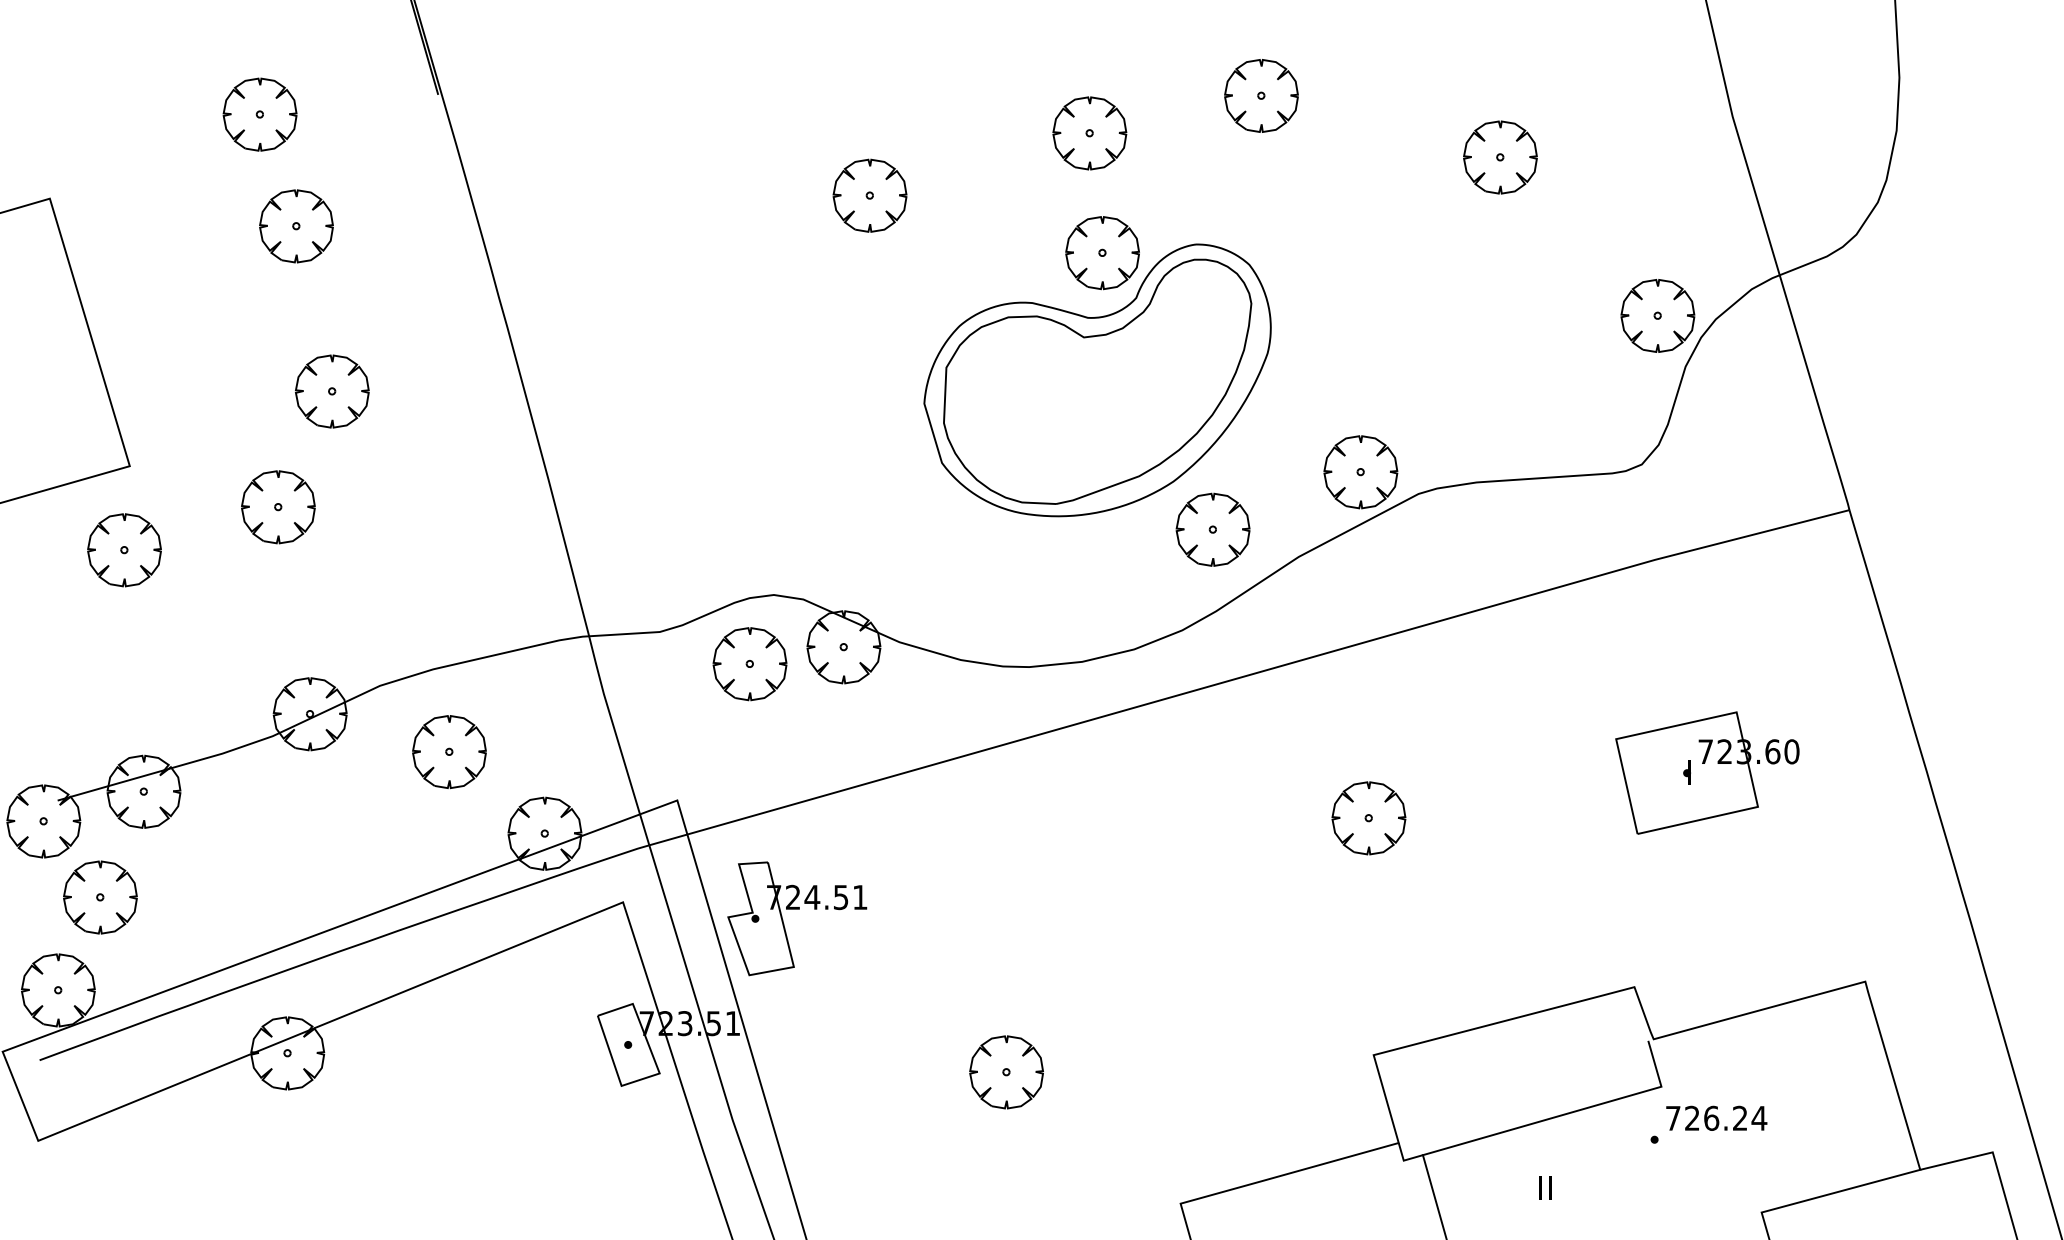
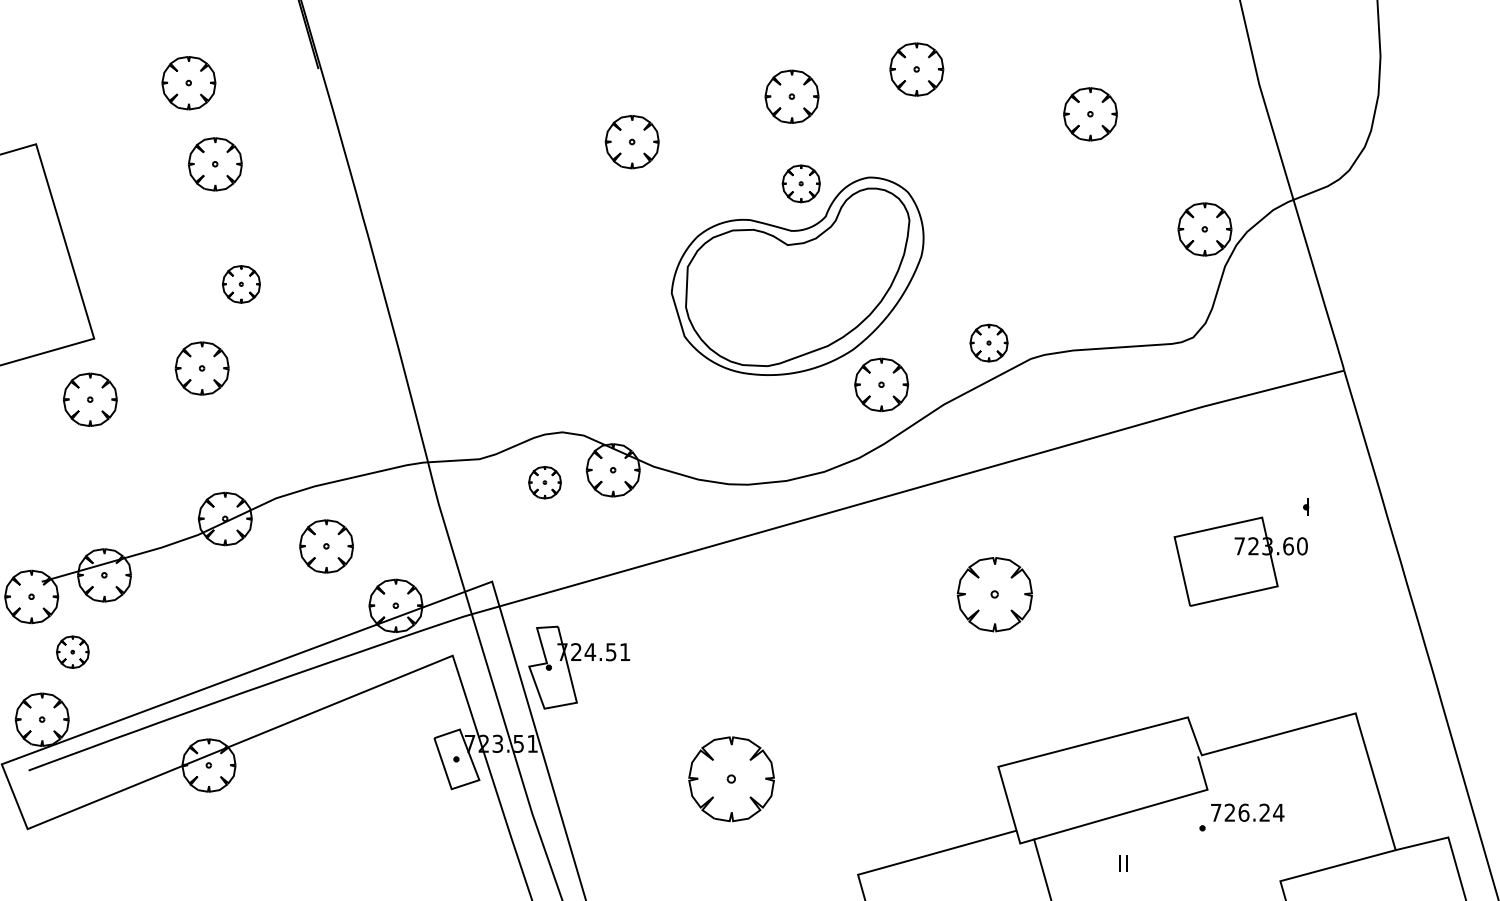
part: (1102, 253) -> (801, 184), size x0.7
part: (332, 391) -> (241, 284), size x0.7
part: (1360, 472) -> (988, 343), size x0.7
part: (749, 664) -> (544, 482), size x0.6
part: (1686, 772) -> (1305, 506), moved
part: (1368, 818) -> (994, 594), size x1.4
part: (100, 897) -> (72, 652), size x0.6
part: (1006, 1072) -> (731, 779), size x1.6

